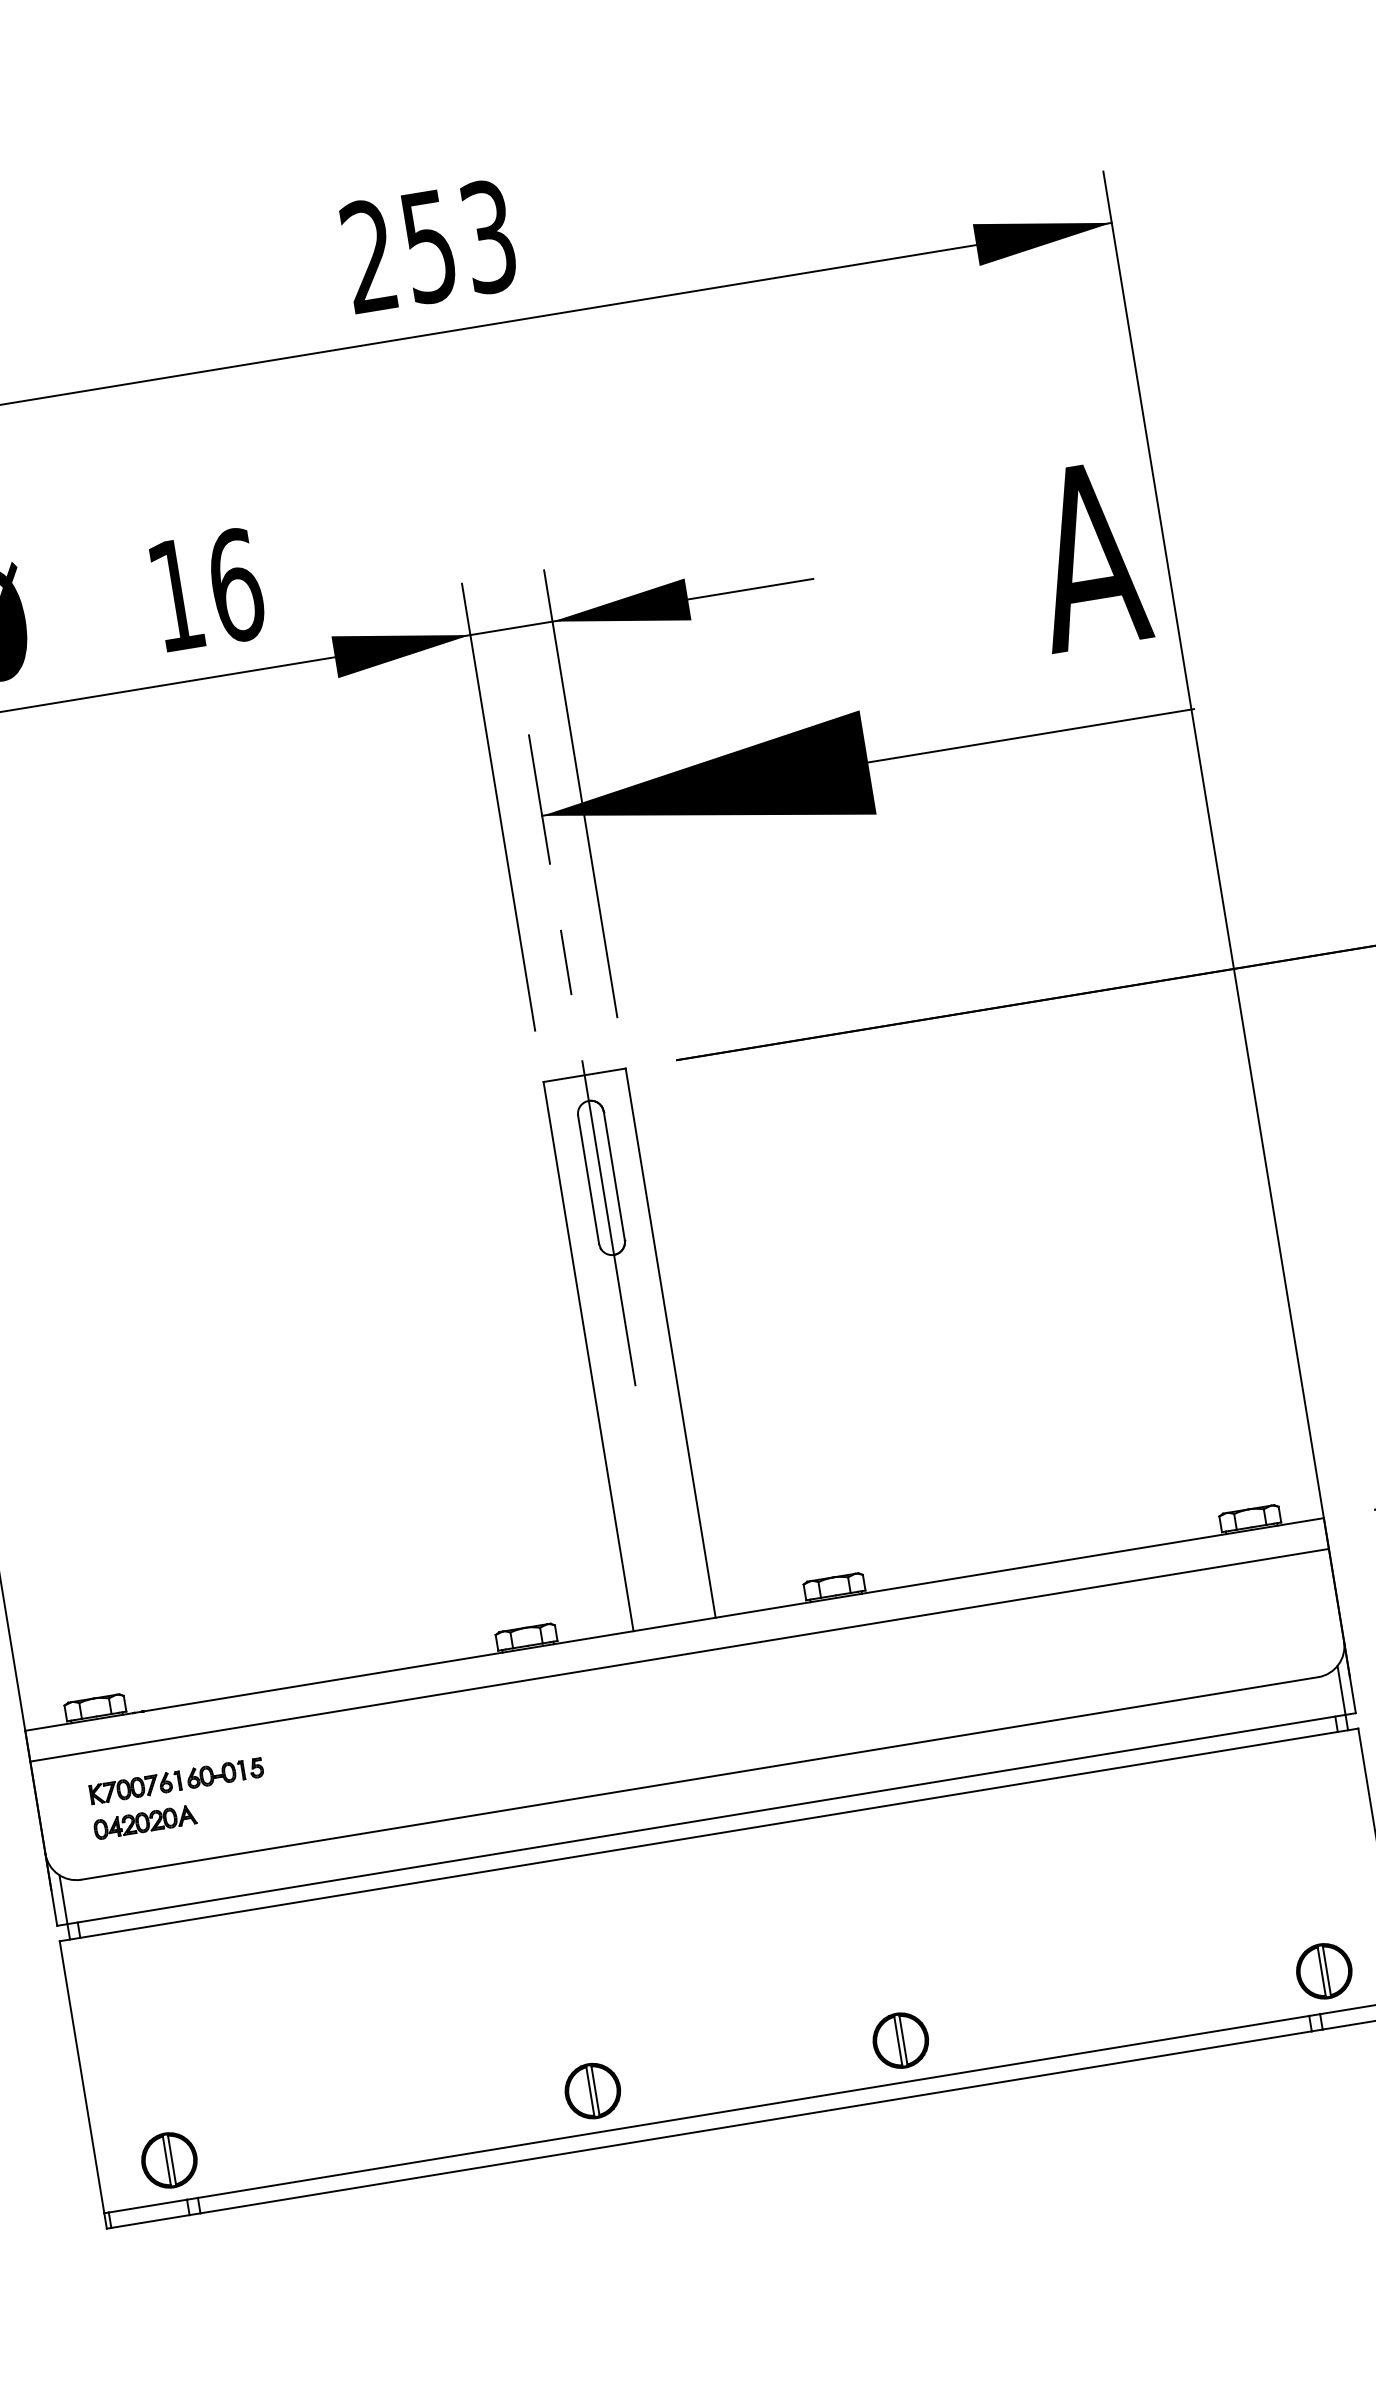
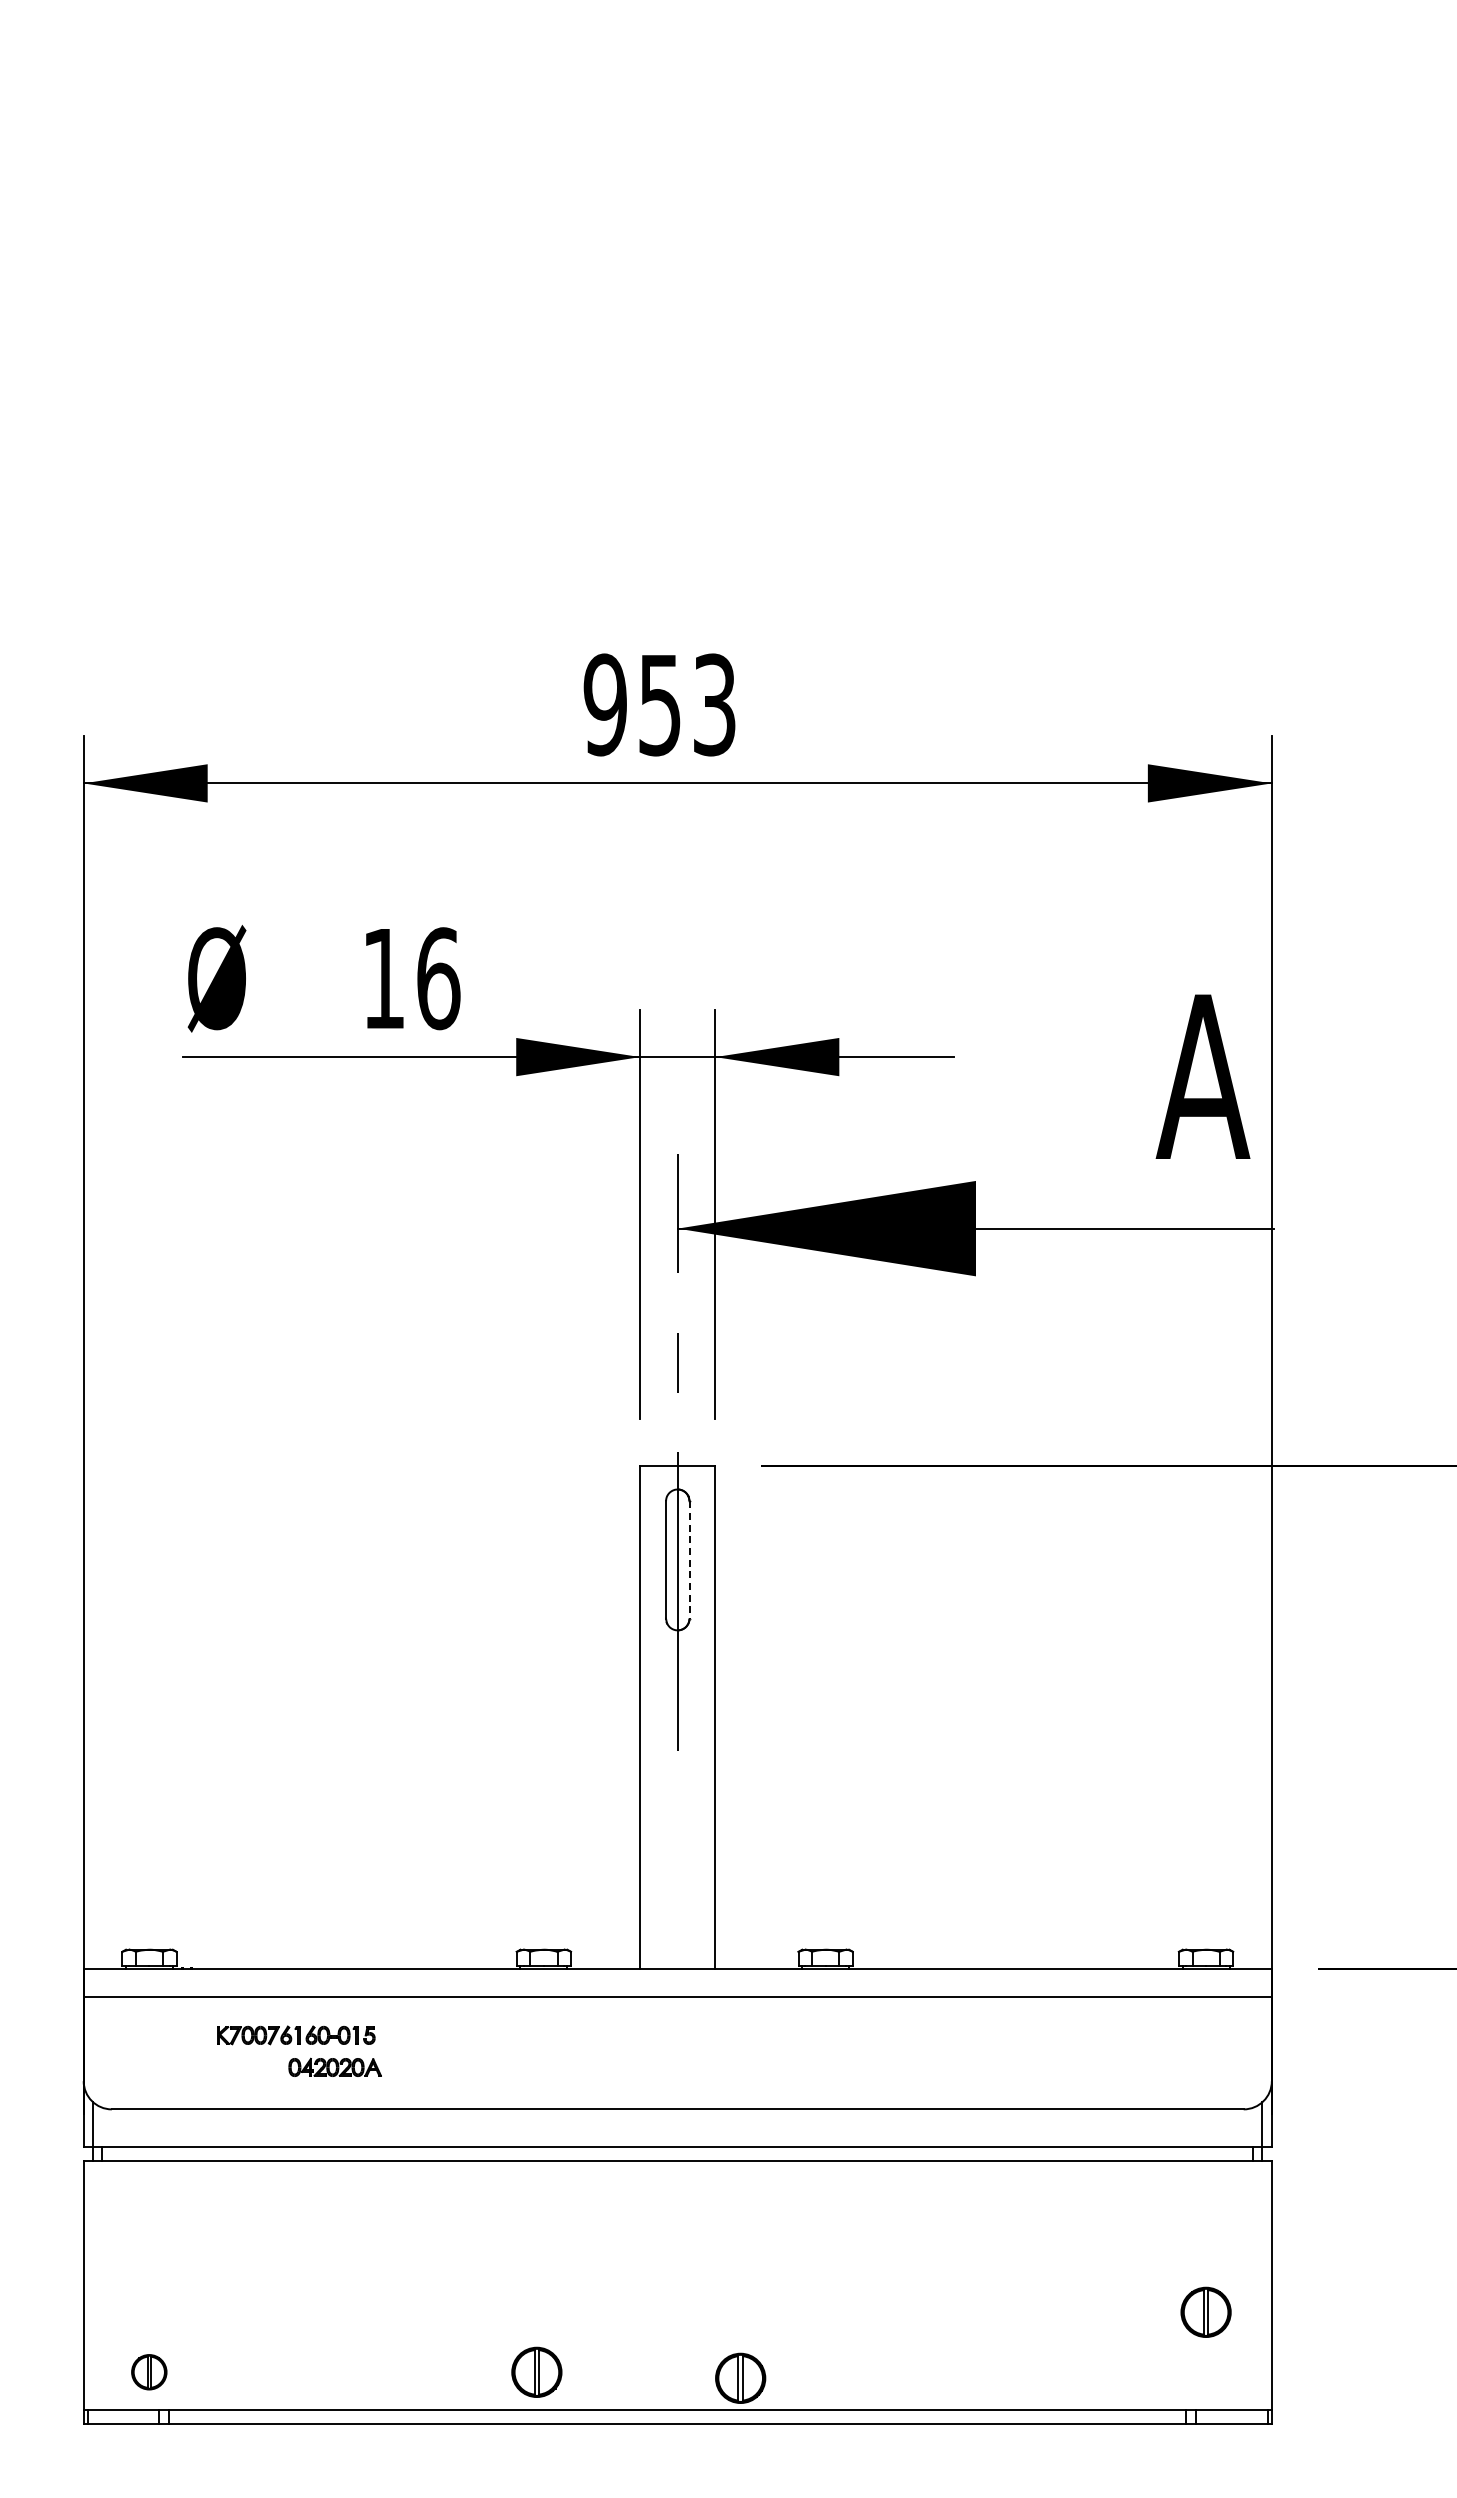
text: (368, 256) -> (604, 704), 253 -> 953
line: (614, 1175) -> (689, 1559), solid -> dashed
part: (176, 1781) -> (296, 2035), moved
part: (144, 1821) -> (334, 2066), moved
part: (1323, 1970) -> (1205, 2311), moved
part: (900, 2039) -> (740, 2377), moved
part: (168, 2159) -> (148, 2371), size x0.7

